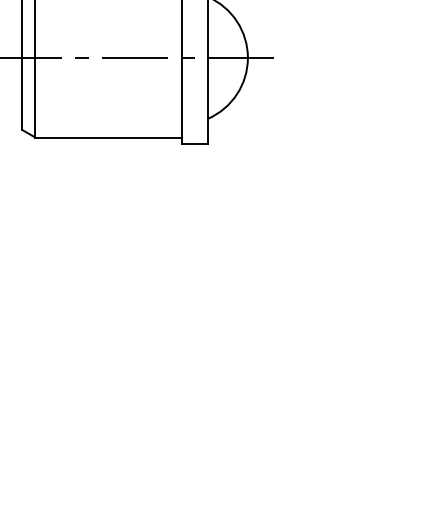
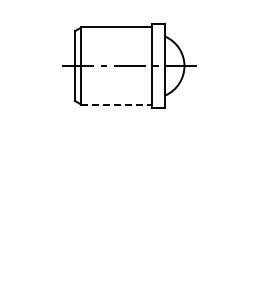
line: (109, 137) -> (117, 104), solid -> dashed

